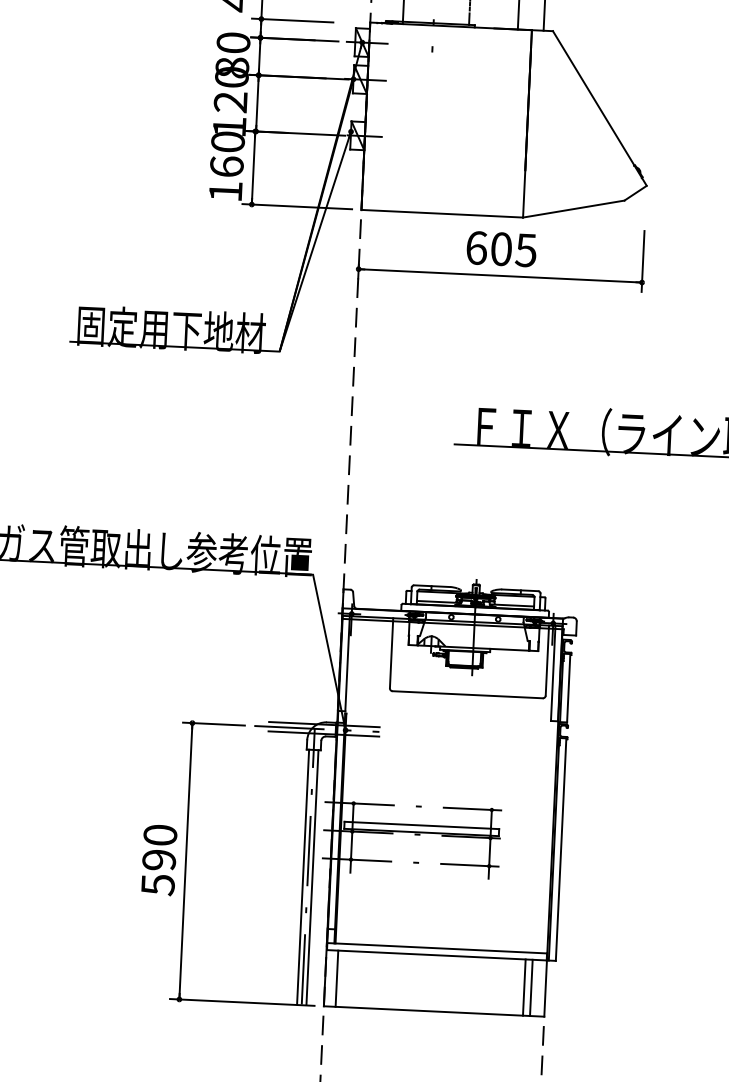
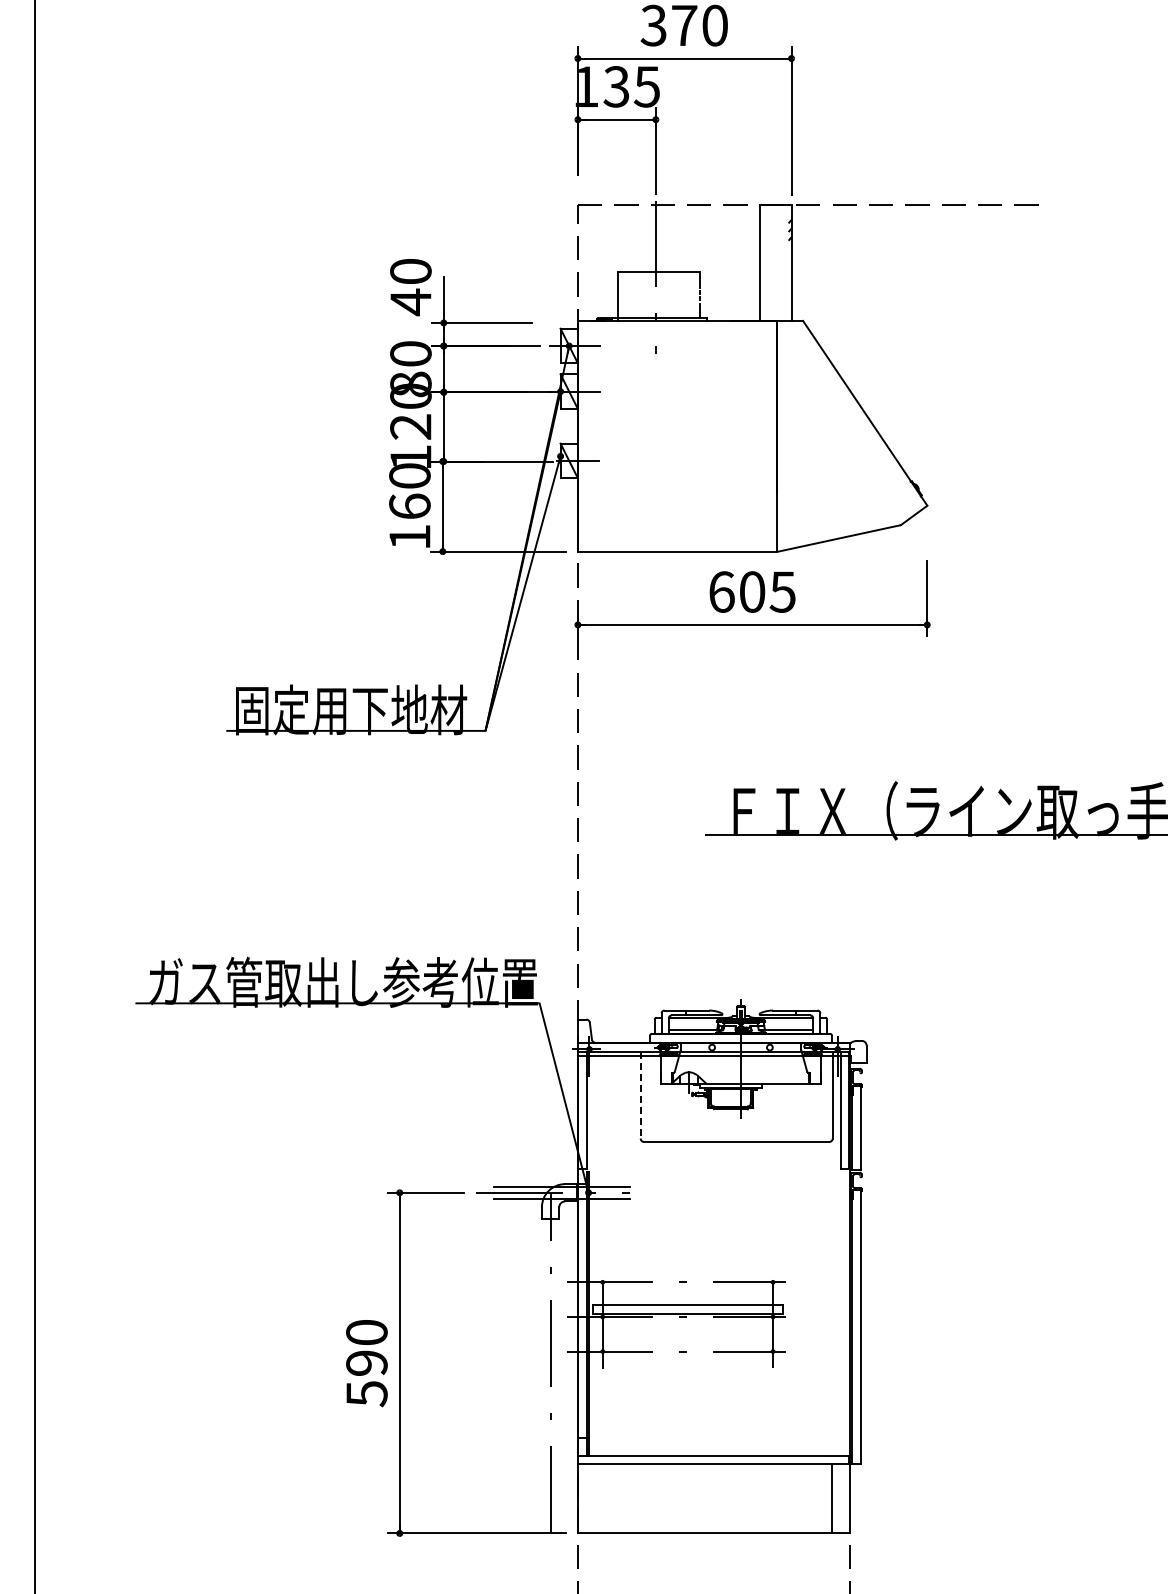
line: (391, 653) -> (640, 1095), solid -> dashed
line: (302, 876) -> (544, 1375), removed
line: (312, 877) -> (556, 1375), removed
line: (337, 978) -> (592, 1498), removed
line: (524, 987) -> (823, 1498), removed

